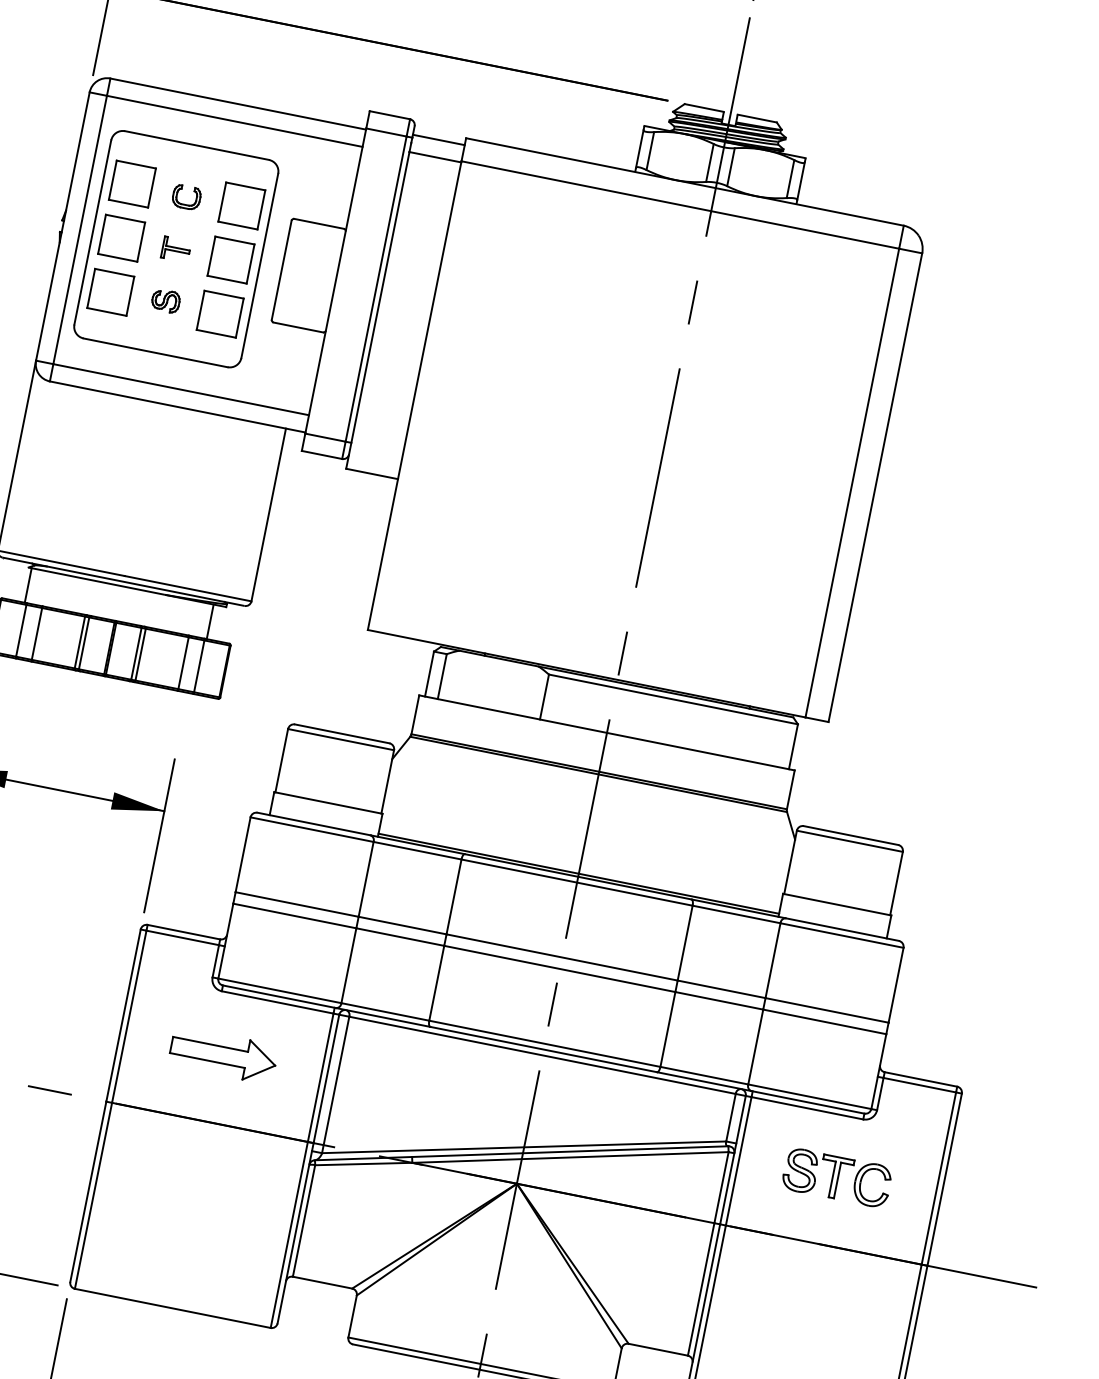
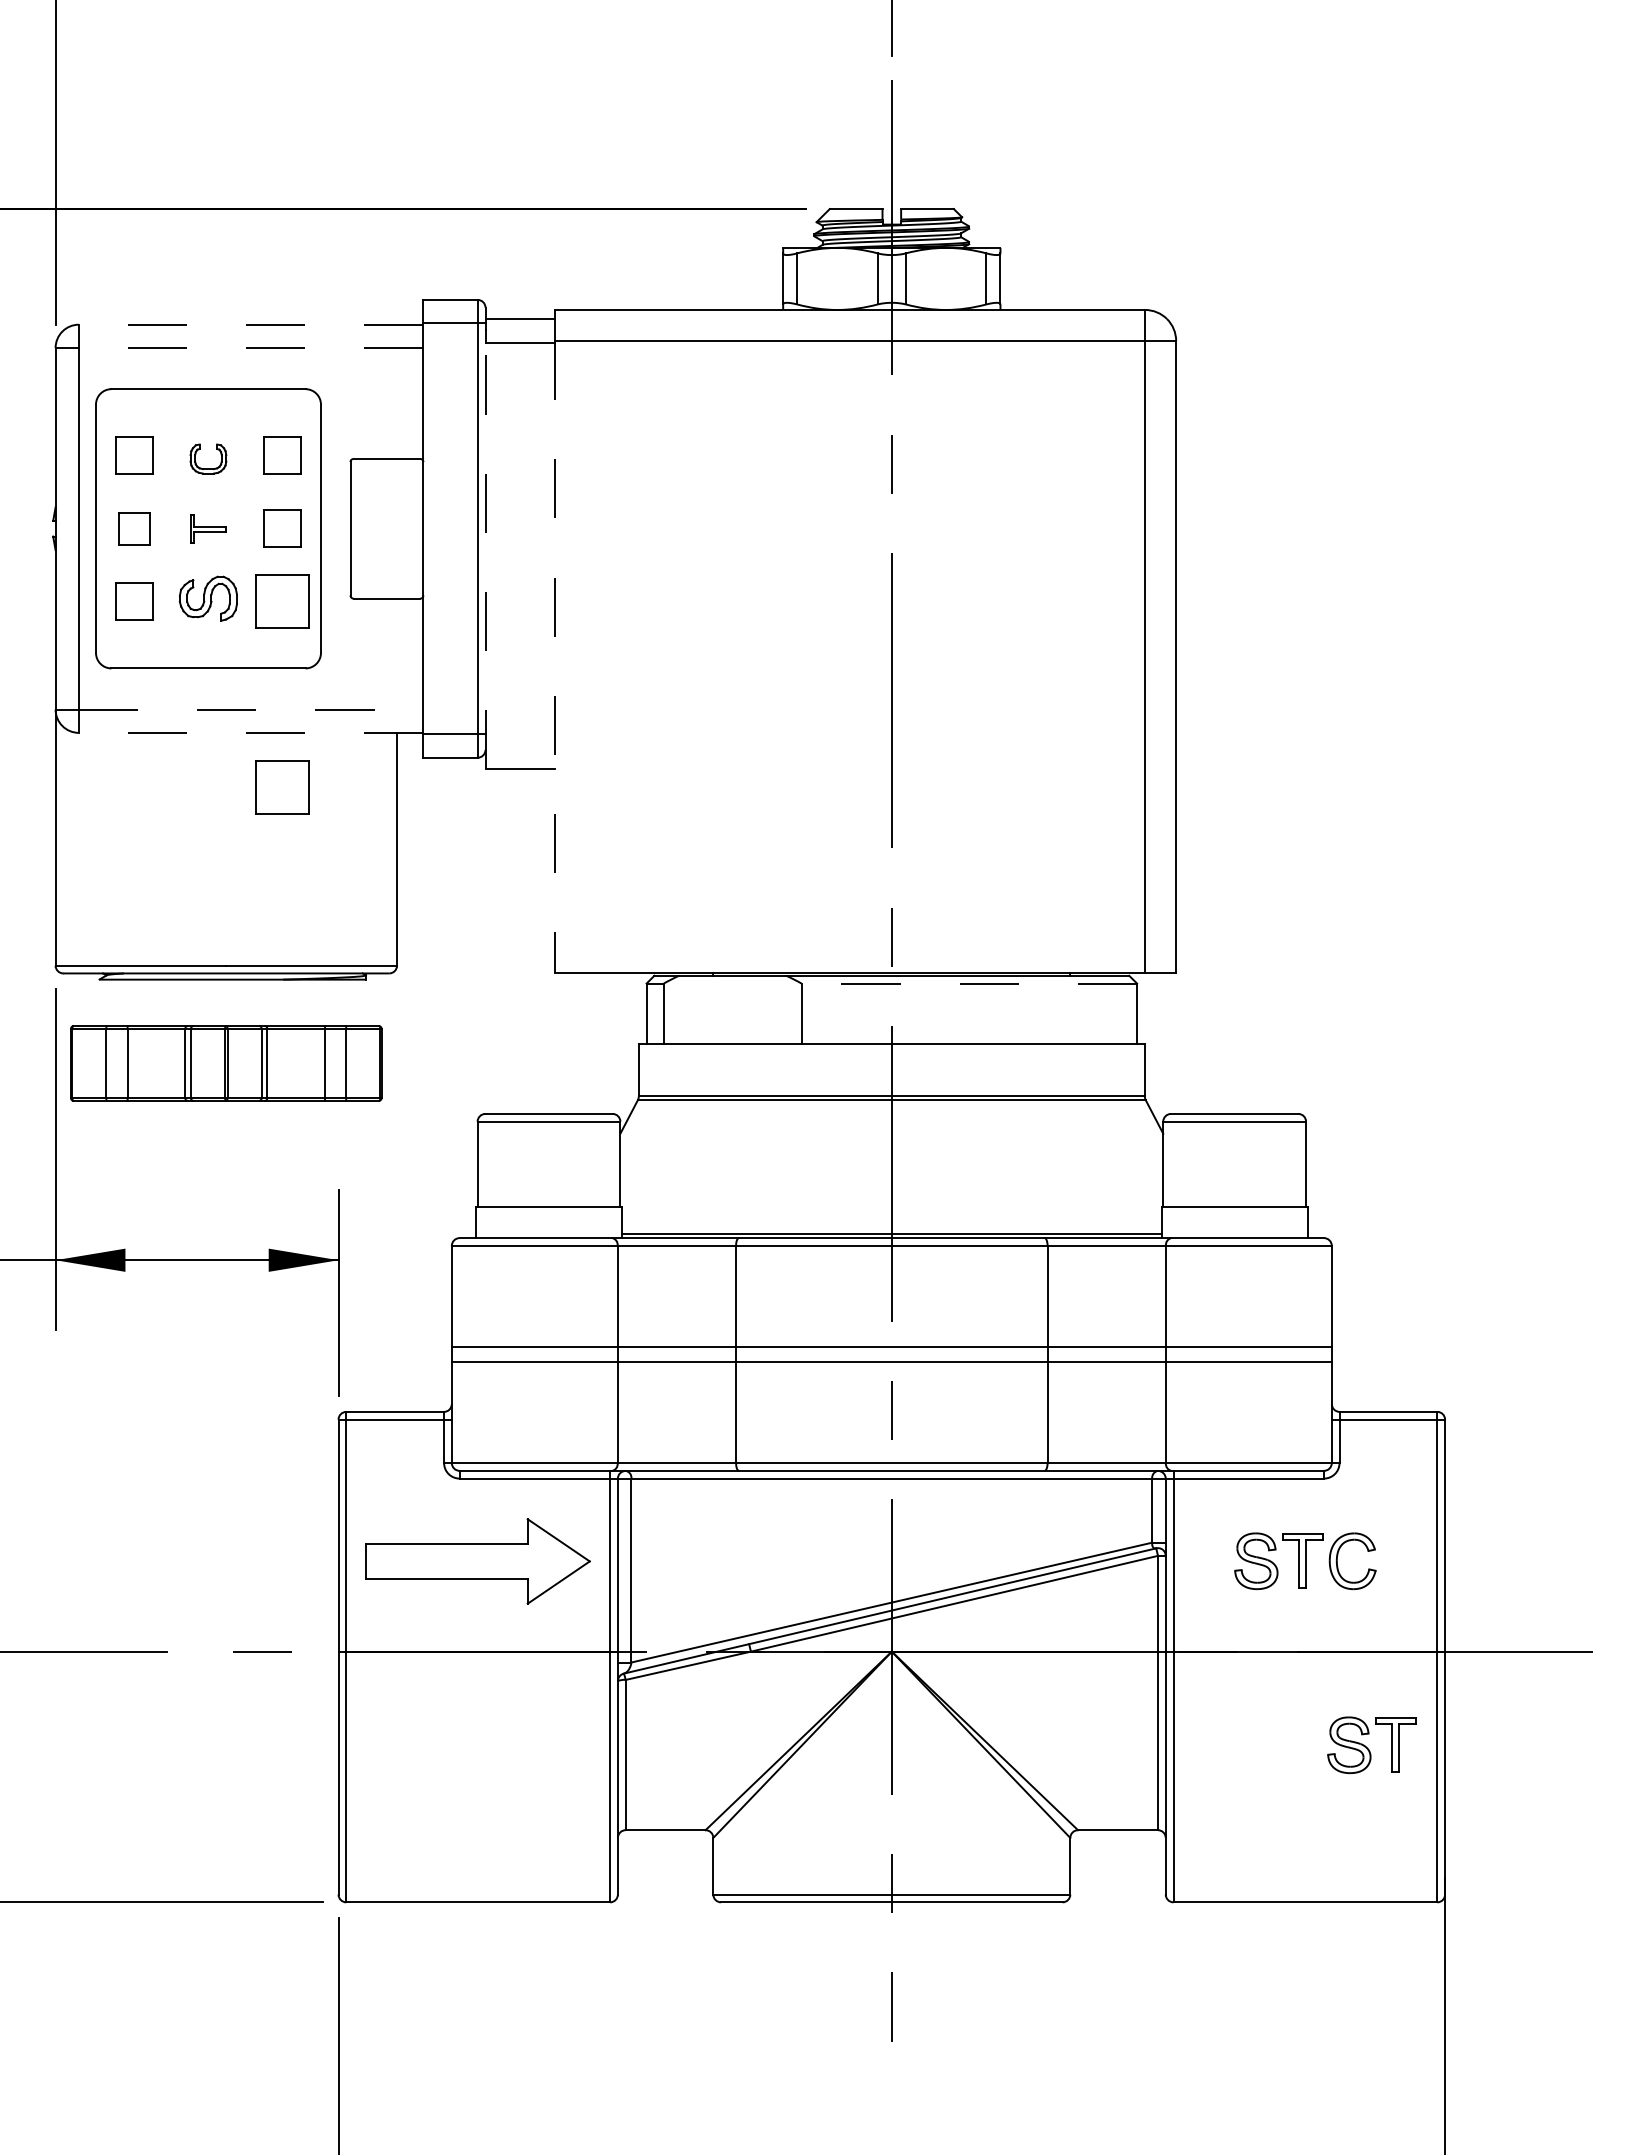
line: (237, 103) -> (250, 324), solid -> dashed
line: (234, 121) -> (250, 348), solid -> dashed
part: (132, 183) -> (134, 455), size x0.7
part: (242, 205) -> (282, 455), size x0.7
part: (121, 238) -> (134, 528), size x0.6
part: (231, 259) -> (282, 528), size x0.7
part: (110, 292) -> (134, 601), size x0.7
part: (166, 300) -> (208, 598), size x1.6
line: (377, 310) -> (485, 555), solid -> dashed
line: (181, 389) -> (251, 709), solid -> dashed
line: (414, 395) -> (555, 656), solid -> dashed
line: (177, 406) -> (250, 732), solid -> dashed
part: (192, 452) -> (282, 787), added
line: (28, 585) -> (103, 1002), removed
line: (209, 621) -> (348, 1002), removed
line: (673, 699) -> (969, 983), solid -> dashed
part: (223, 1054) -> (478, 1560), size x1.6
part: (858, 1324) -> (1371, 1745), added

